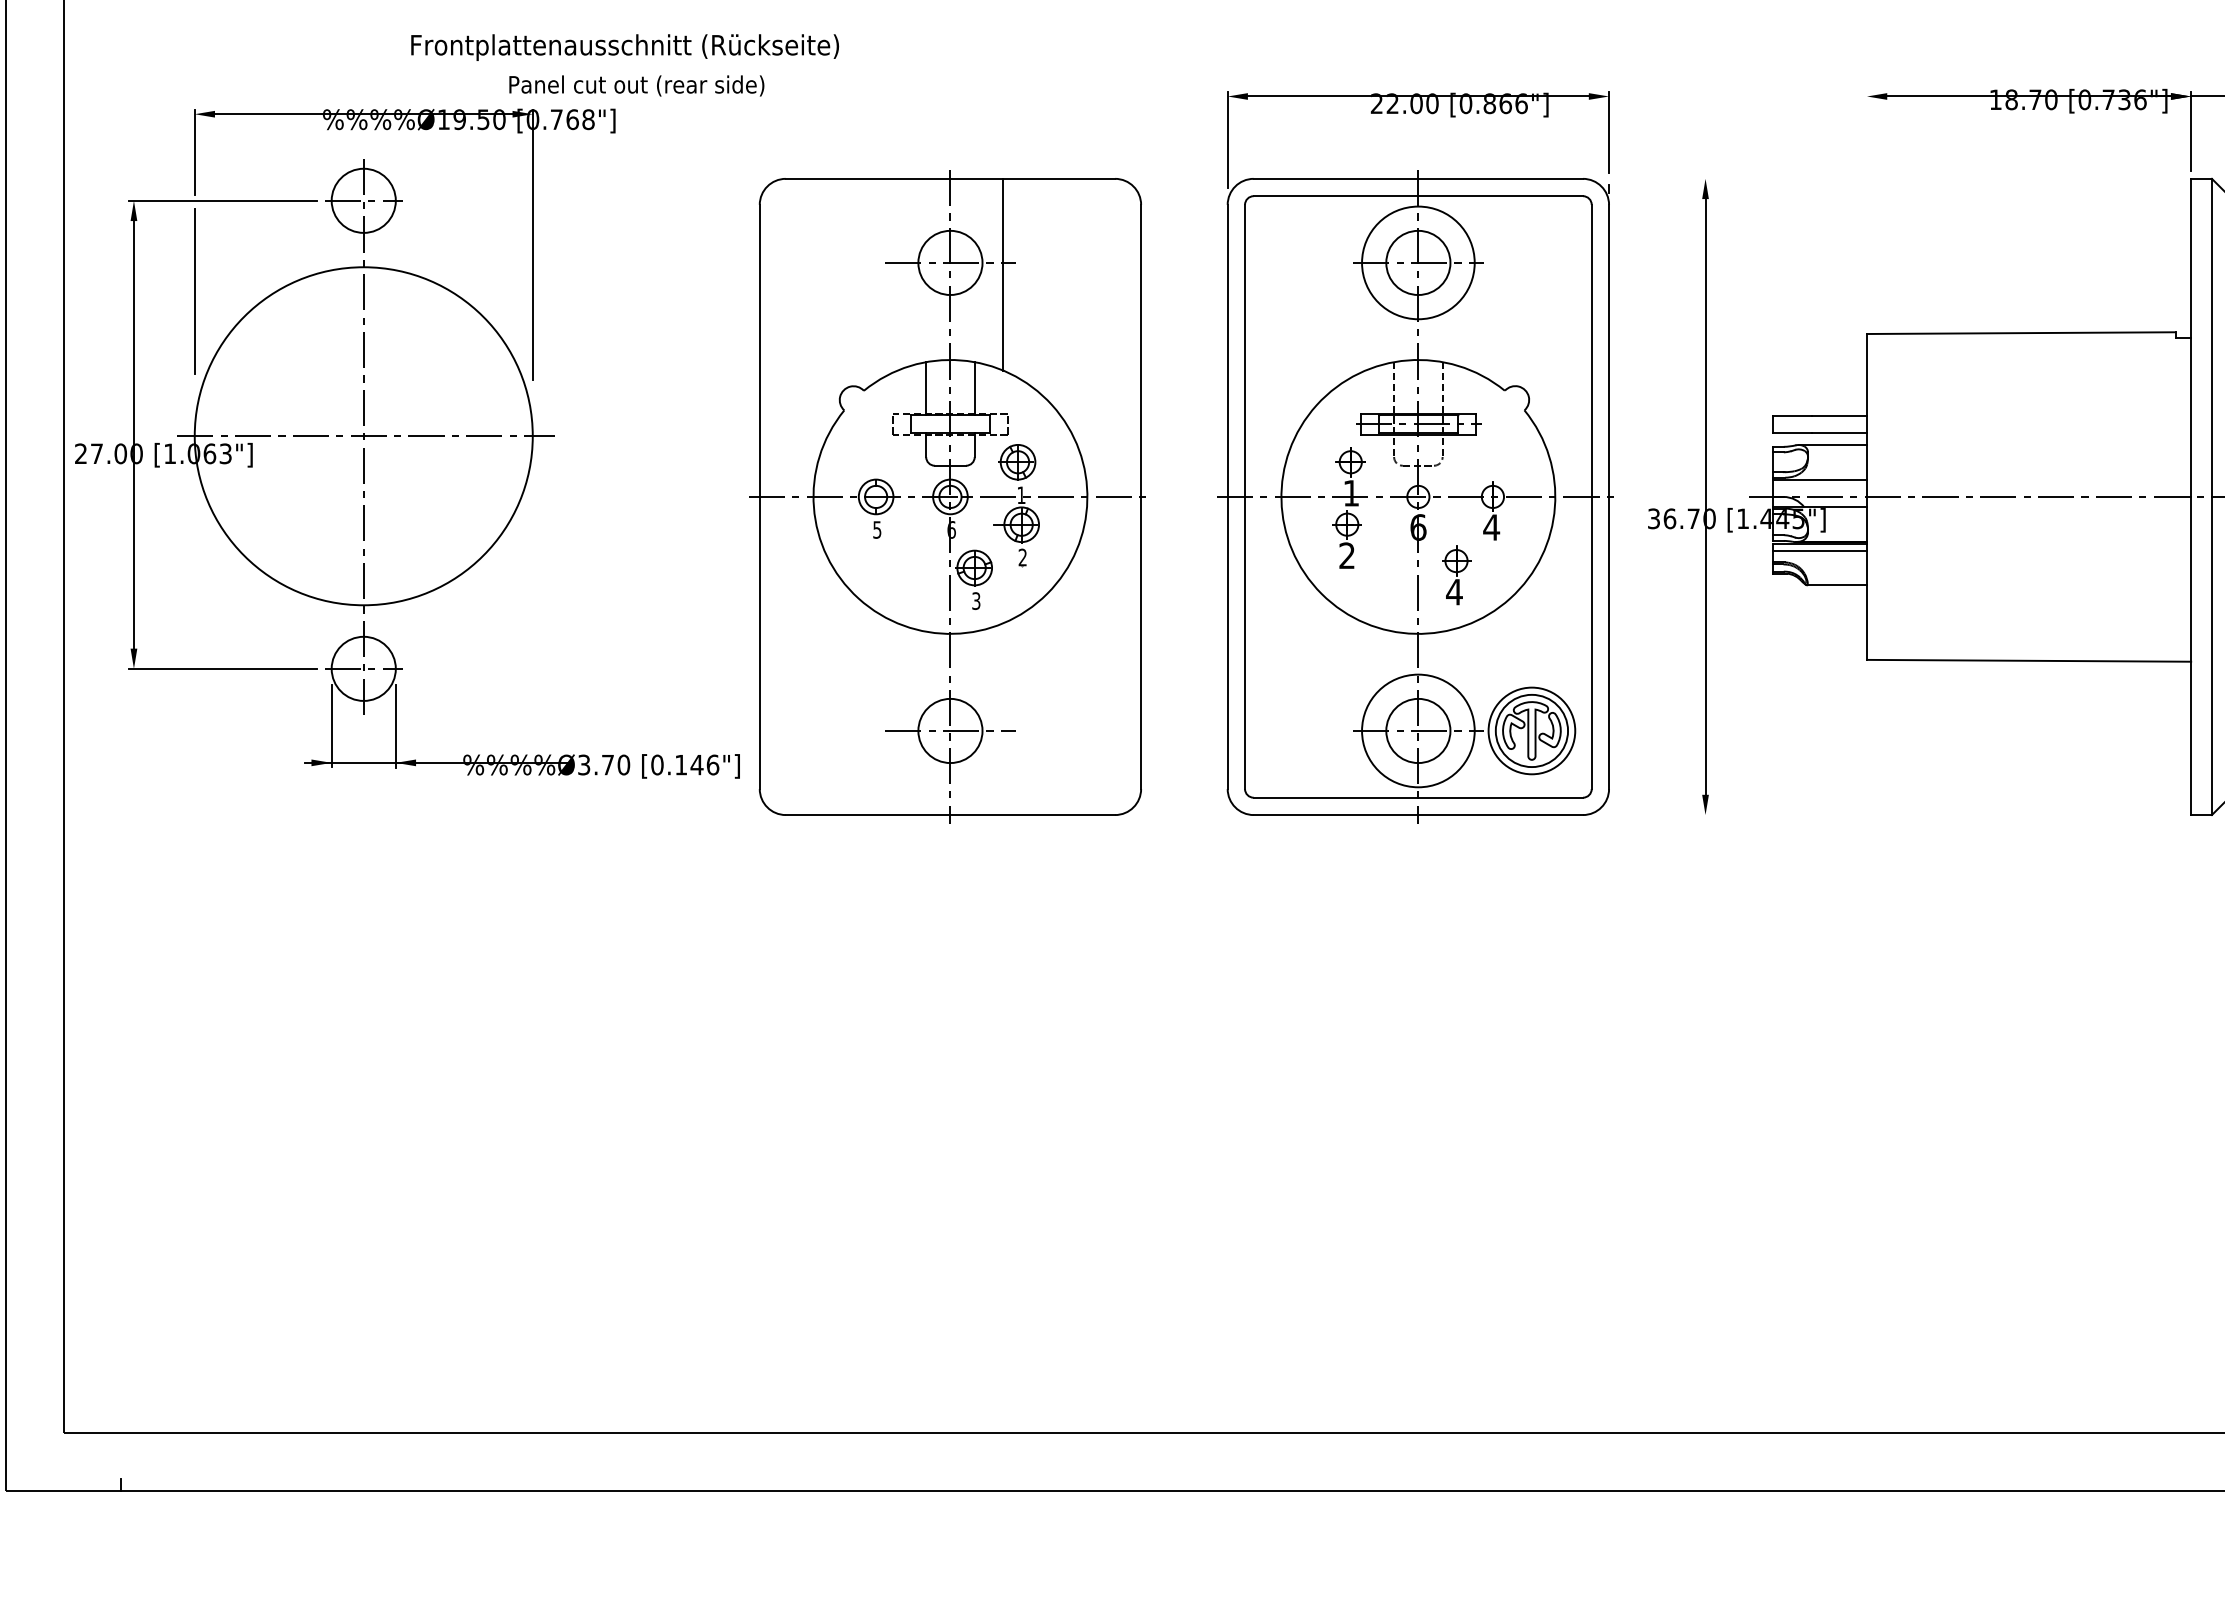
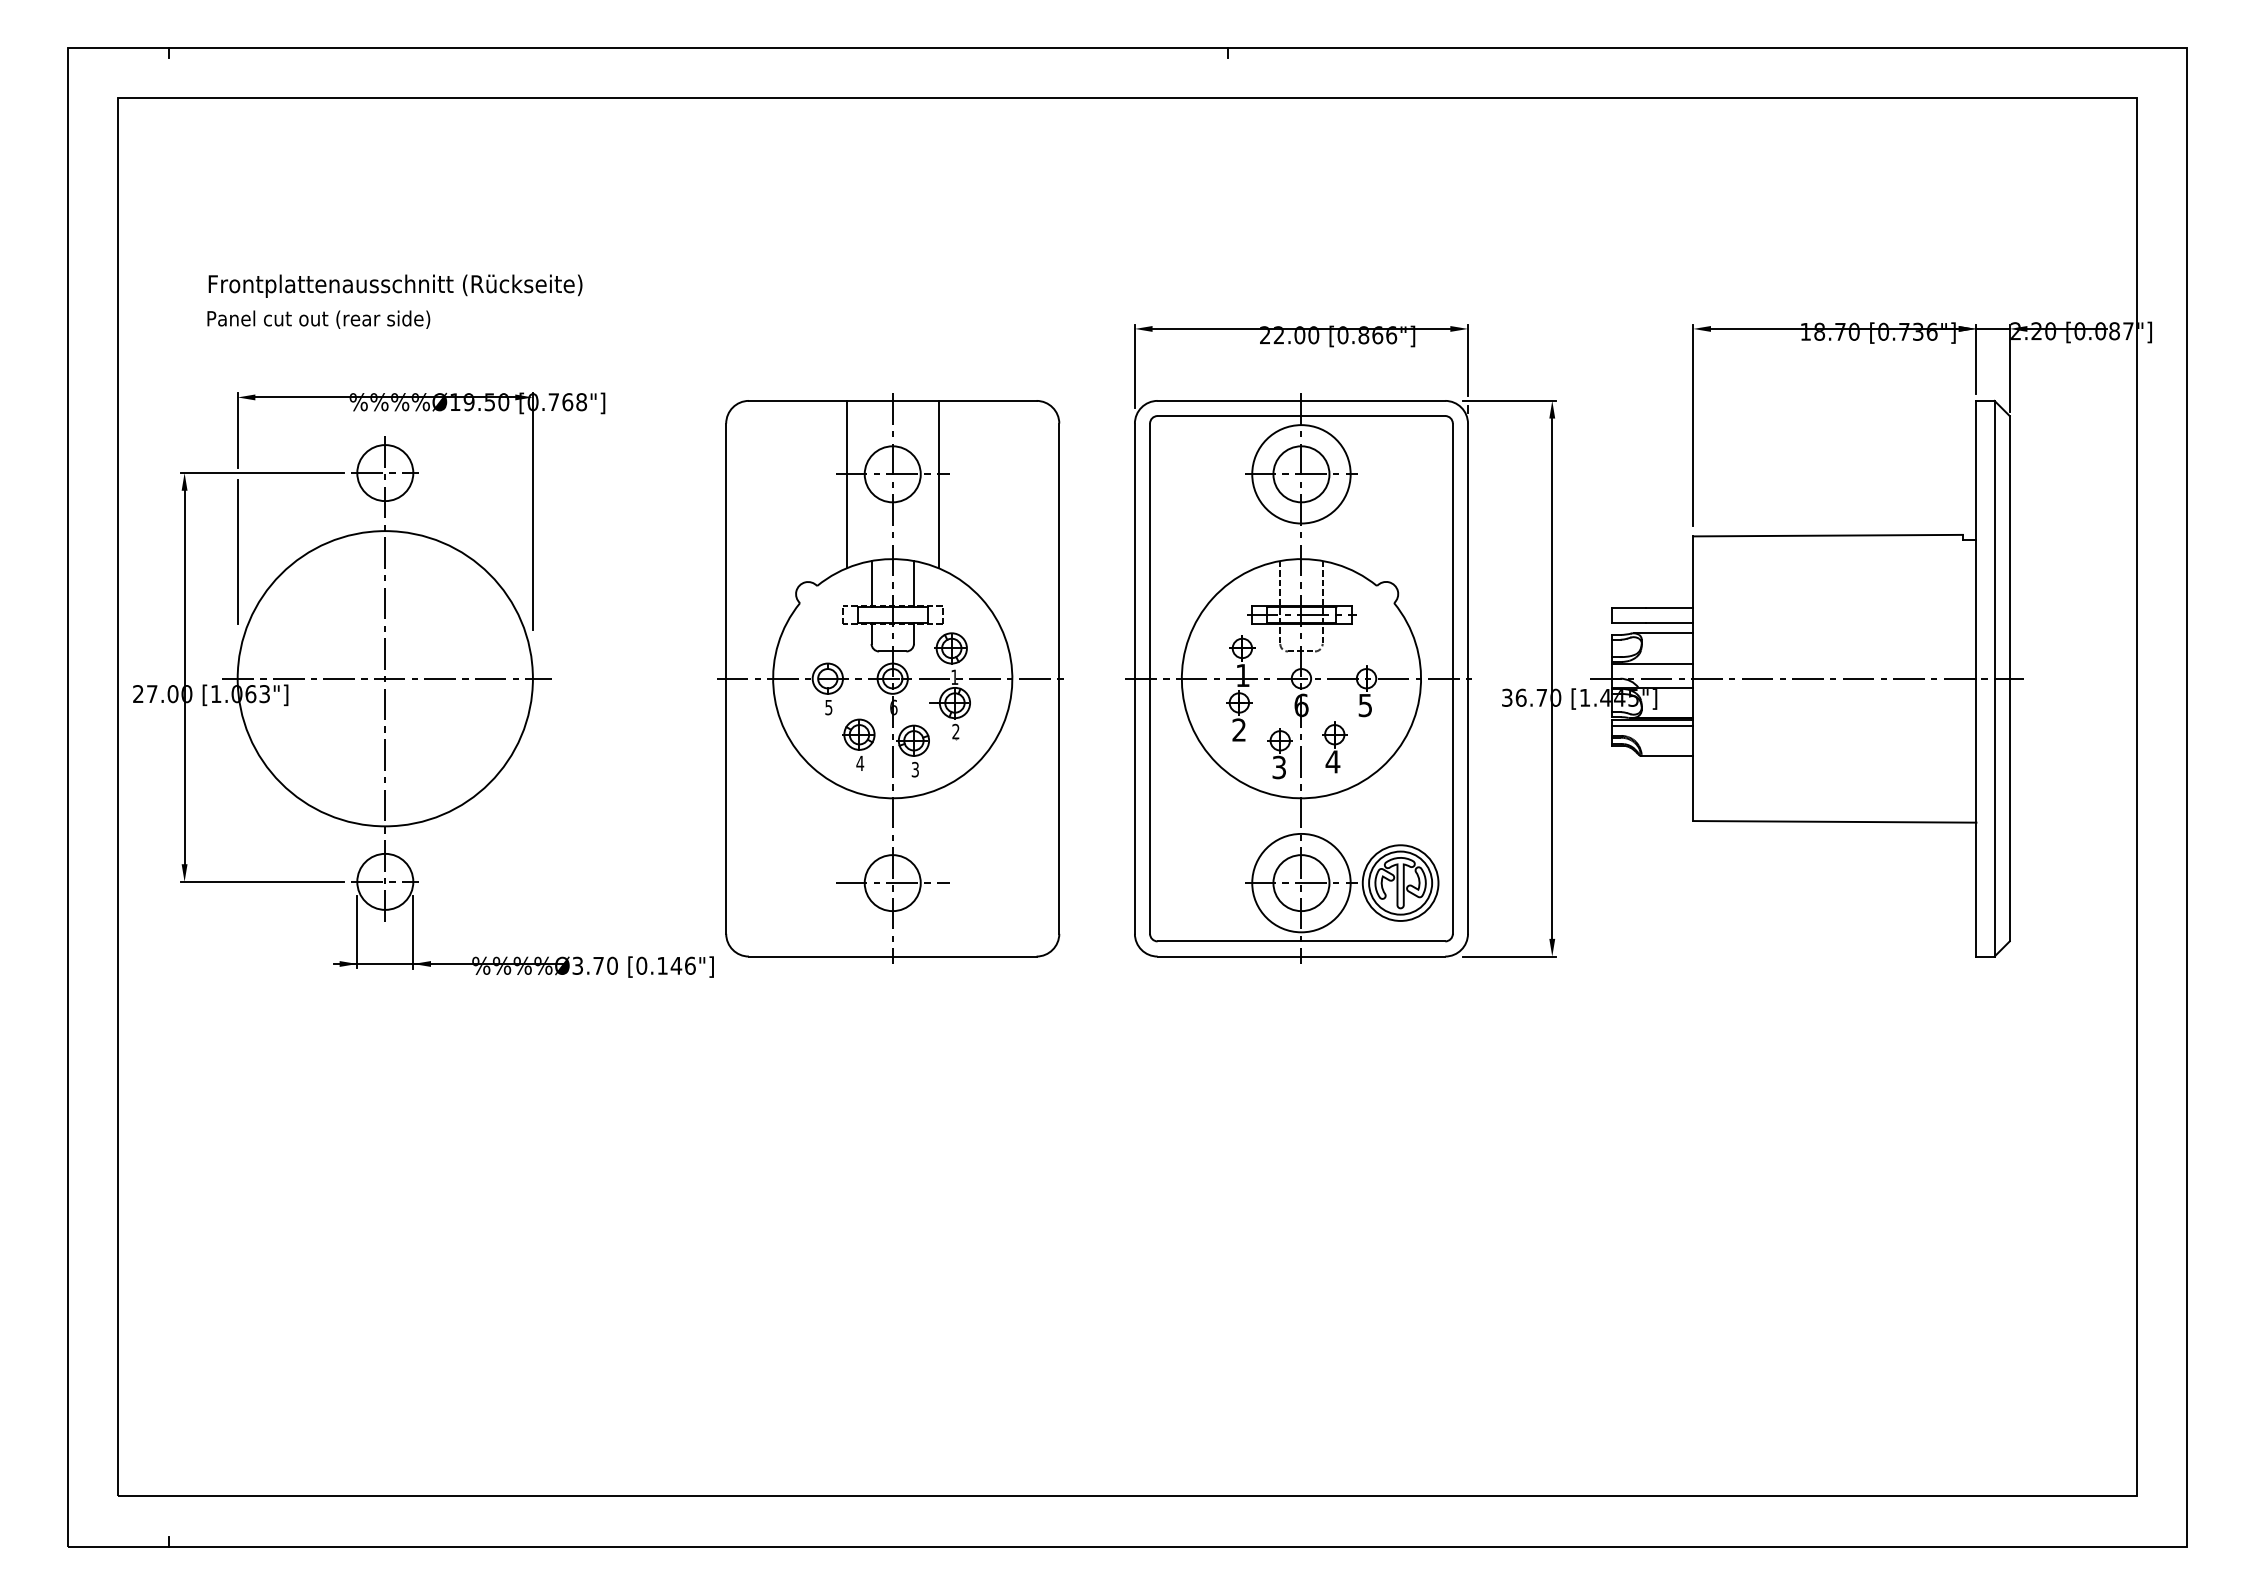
text: (625, 46) -> (395, 285), moved
text: (636, 85) -> (318, 319), moved
line: (1656, 178) -> (1509, 400), added
line: (1867, 205) -> (1693, 424), added
line: (897, 274) -> (846, 484), added
part: (407, 442) -> (423, 684), moved
text: (1491, 527) -> (1365, 705), 4 -> 5
part: (911, 572) -> (858, 744), added
part: (1393, 582) -> (1279, 753), added
line: (1656, 814) -> (1509, 956), added

